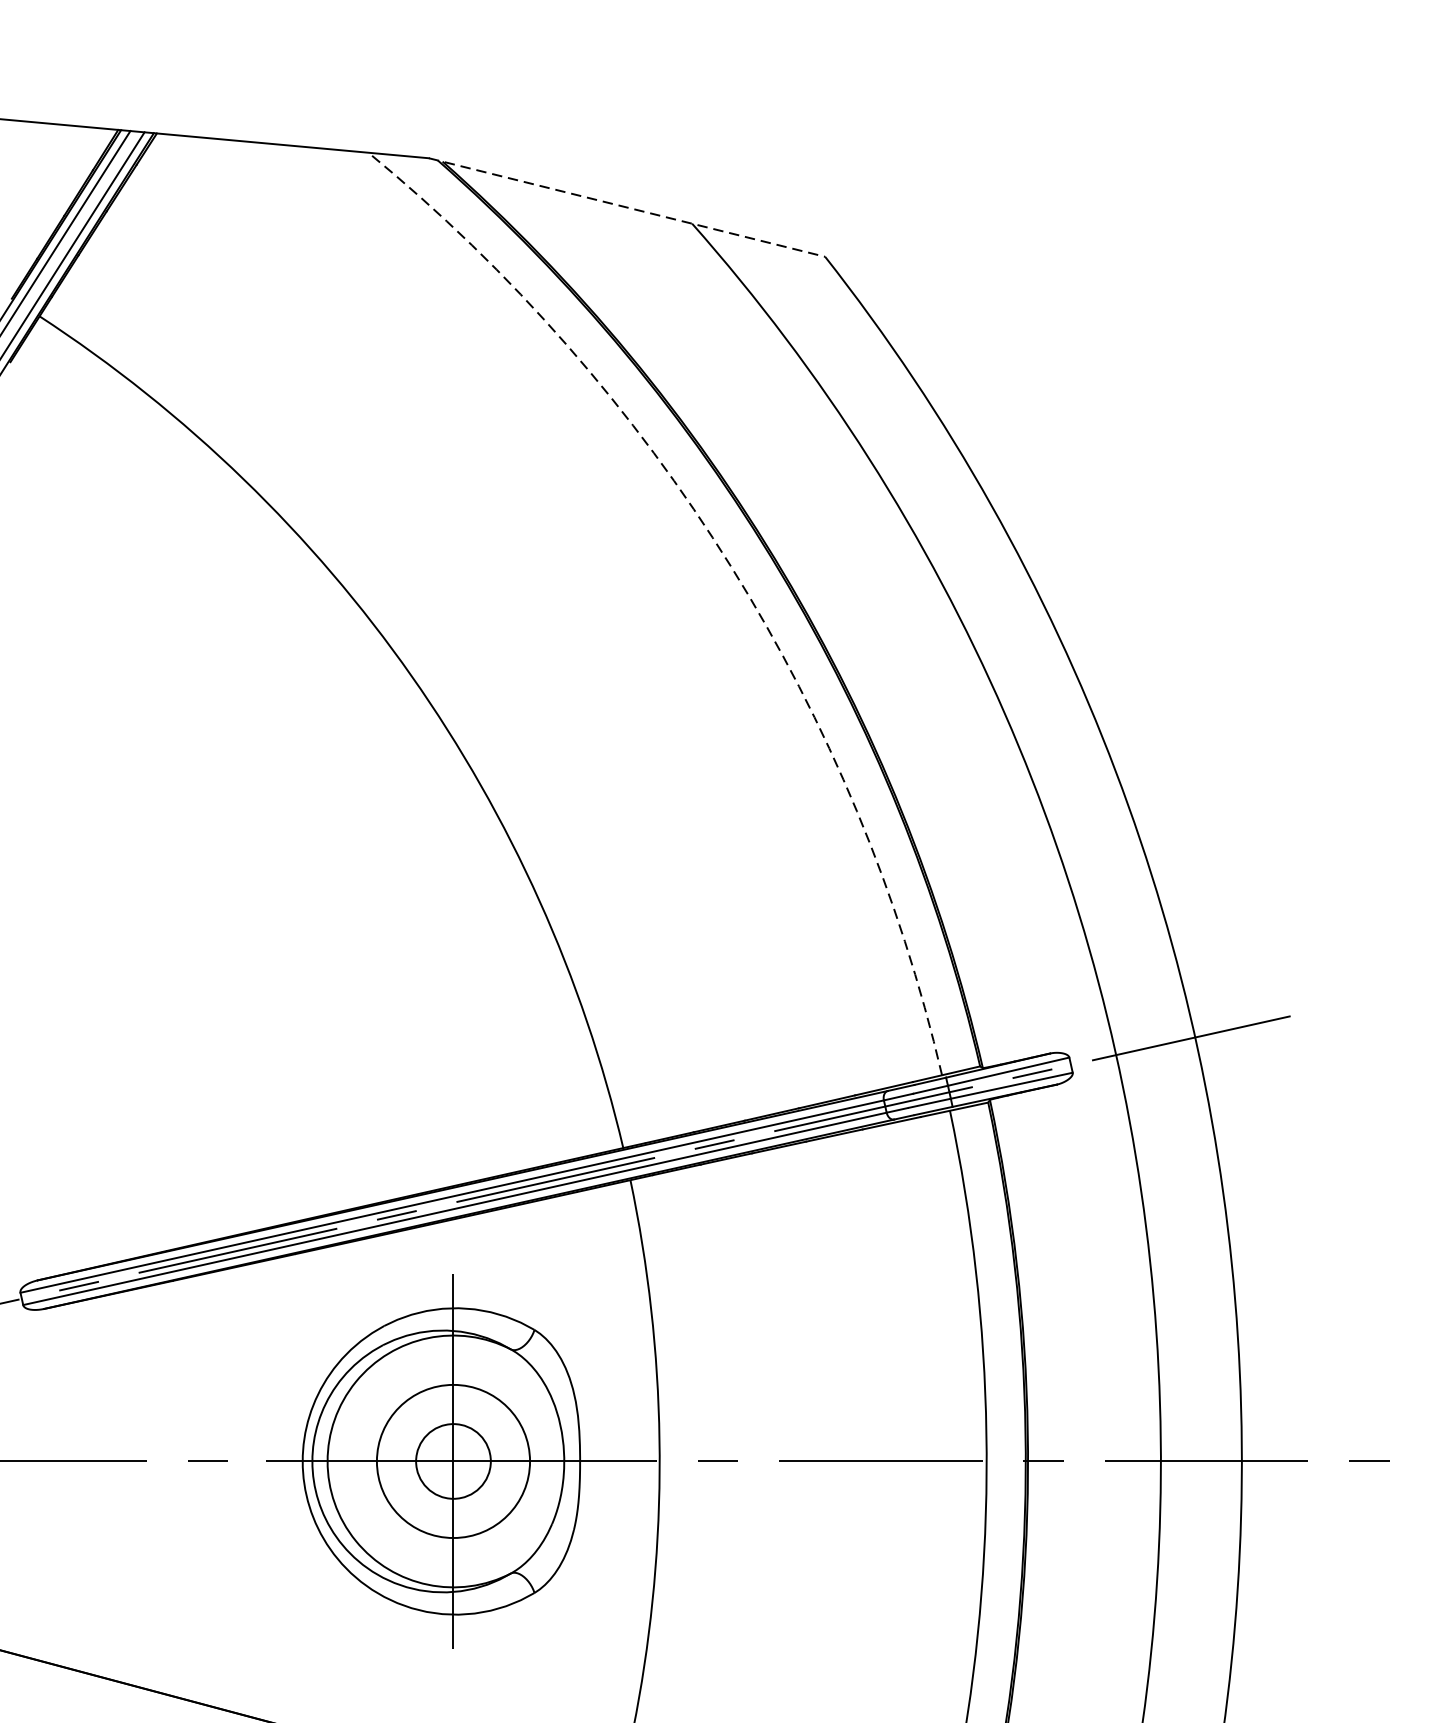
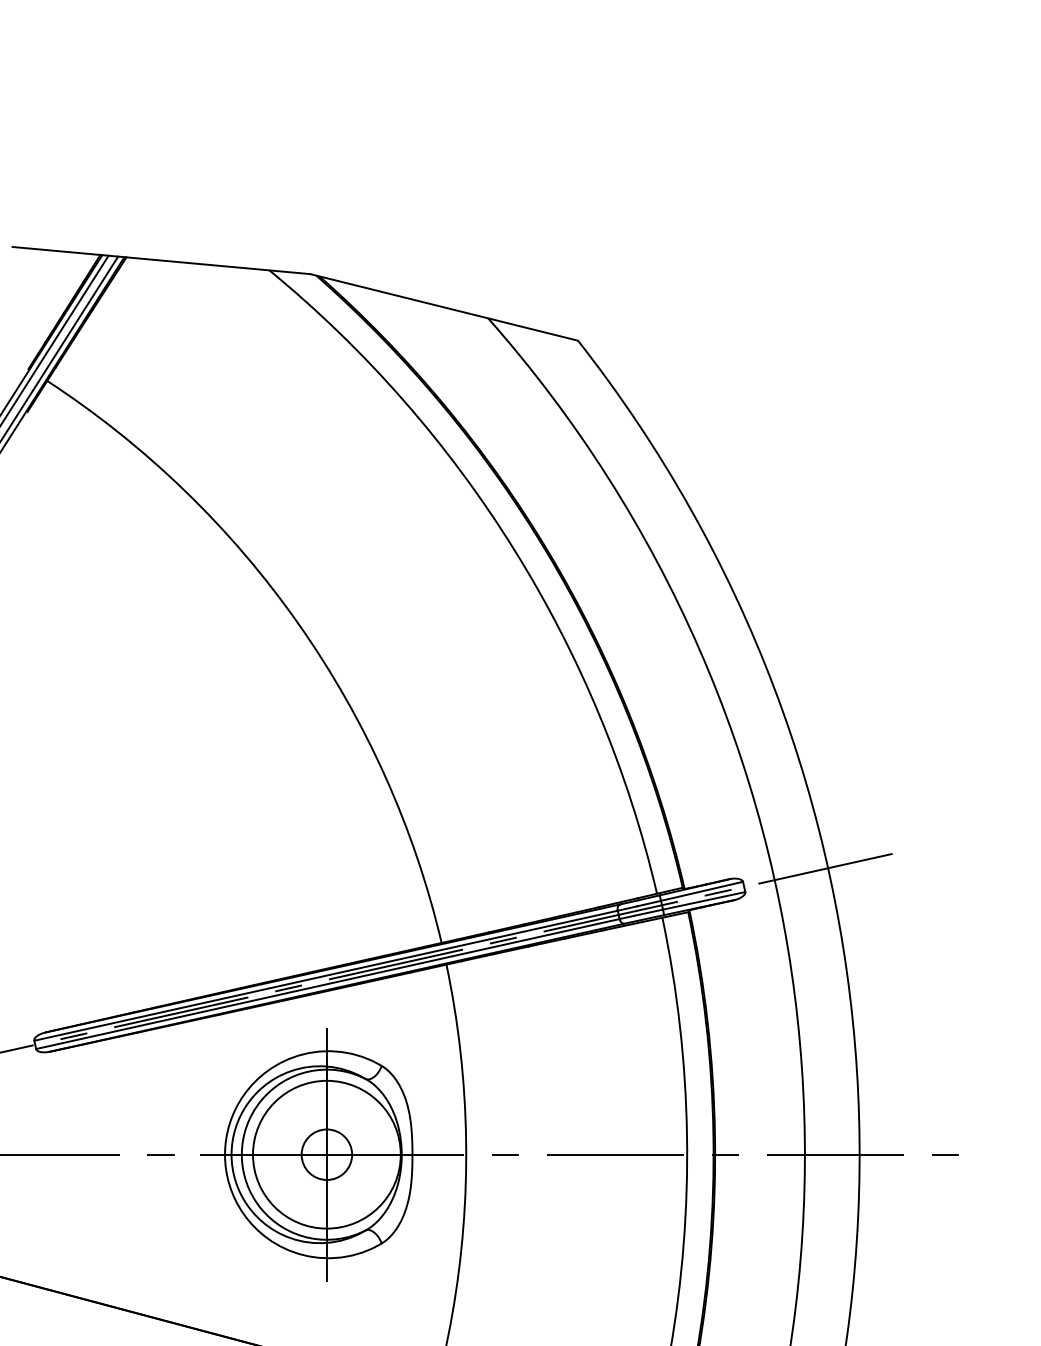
line: (627, 207) -> (444, 307), dashed -> solid
arc: (731, 567) -> (514, 550), dashed -> solid
circle: (452, 1461) -> (326, 1154), size x1.43

